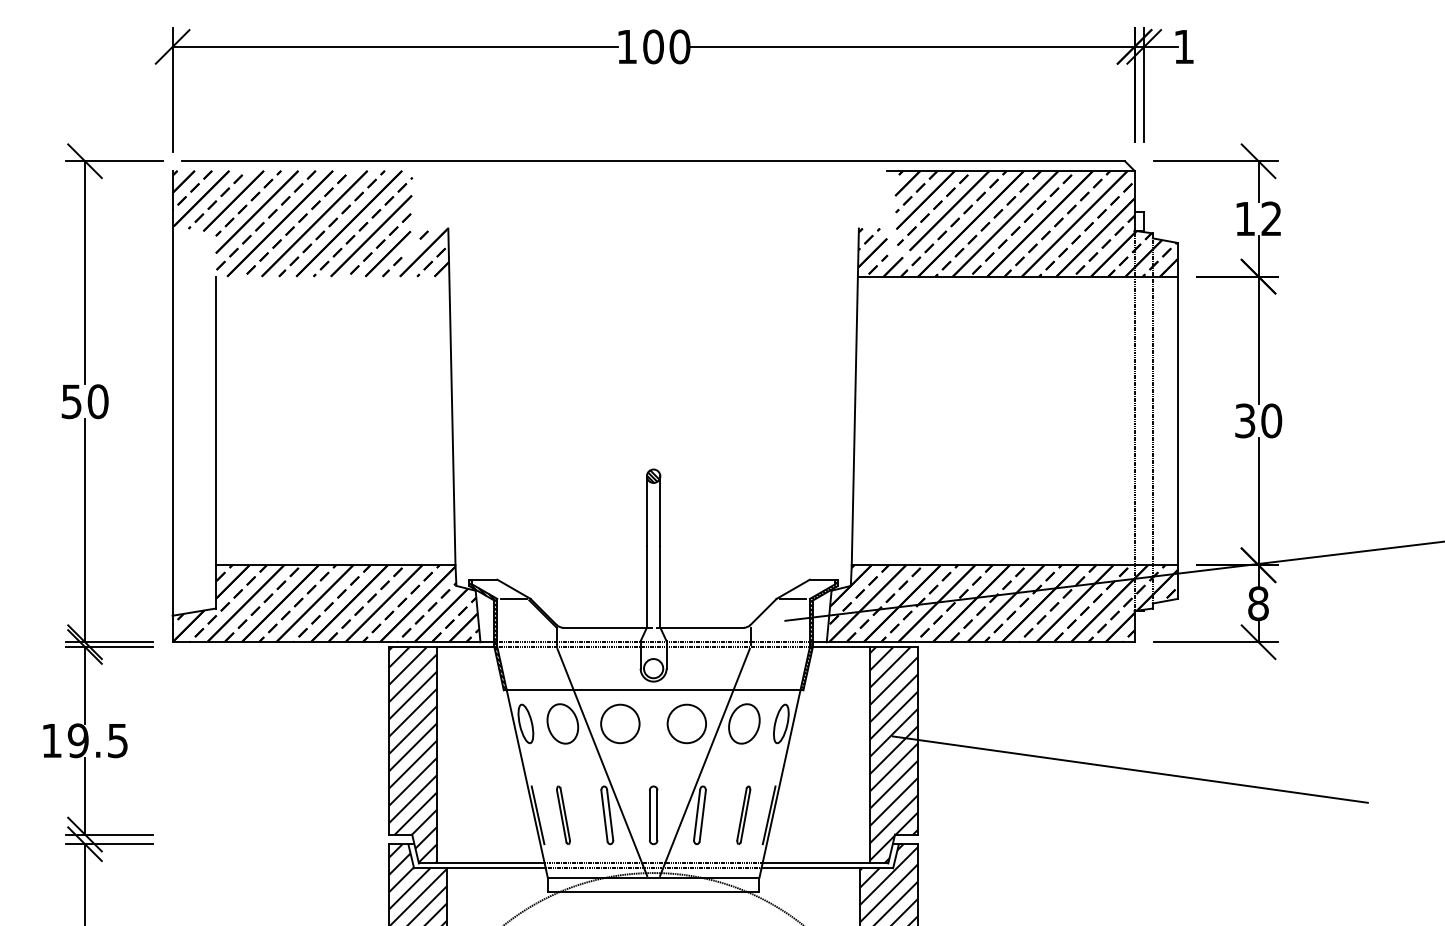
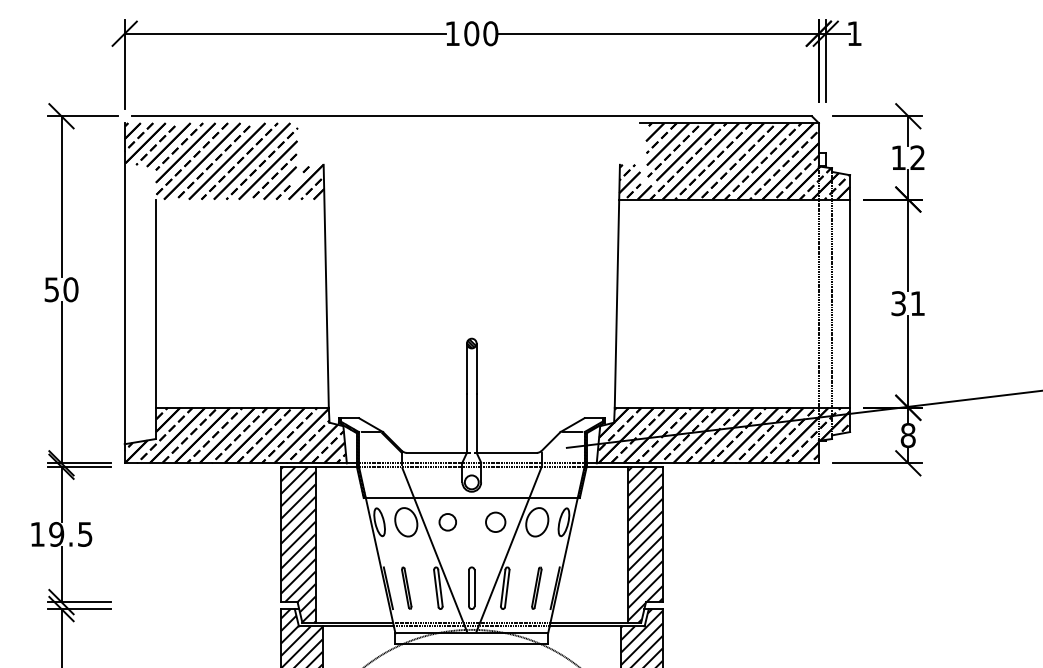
text: (1271, 420) -> (917, 303), 30 -> 31
circle: (620, 723) -> (447, 521), size x0.6
circle: (686, 723) -> (495, 521), size x0.7
line: (1129, 769) -> (815, 555), removed

